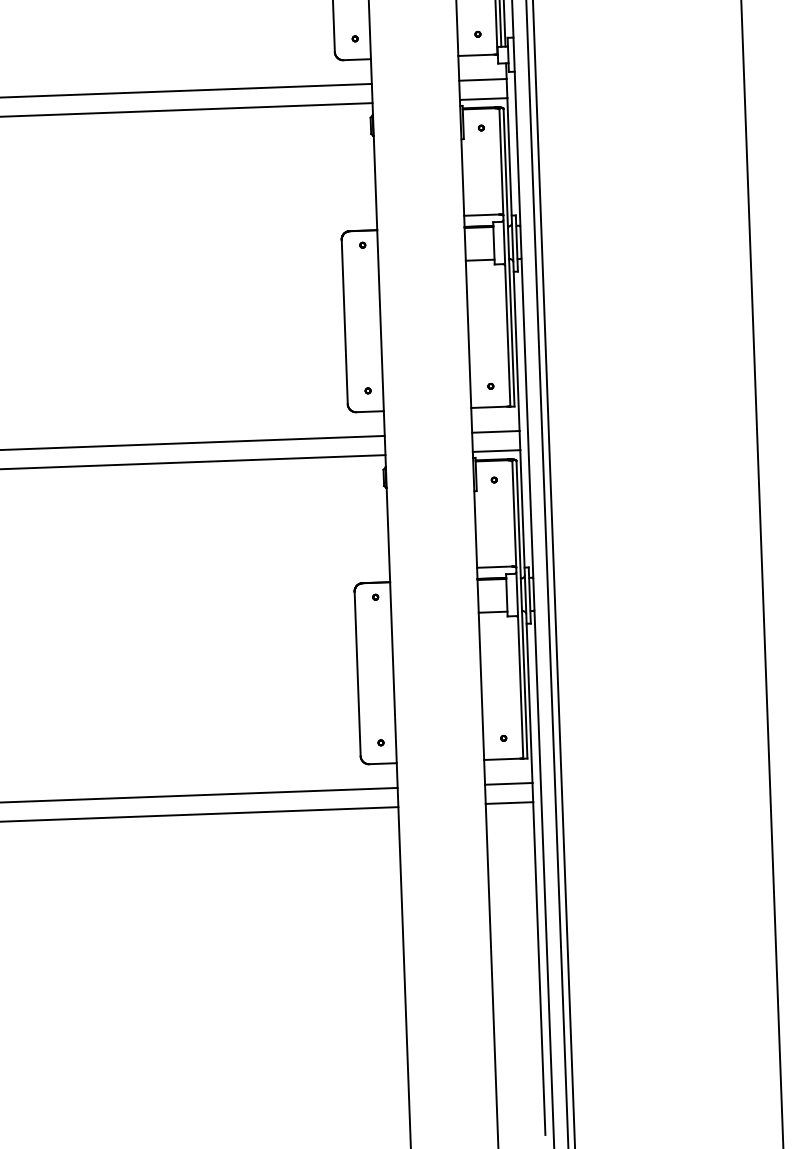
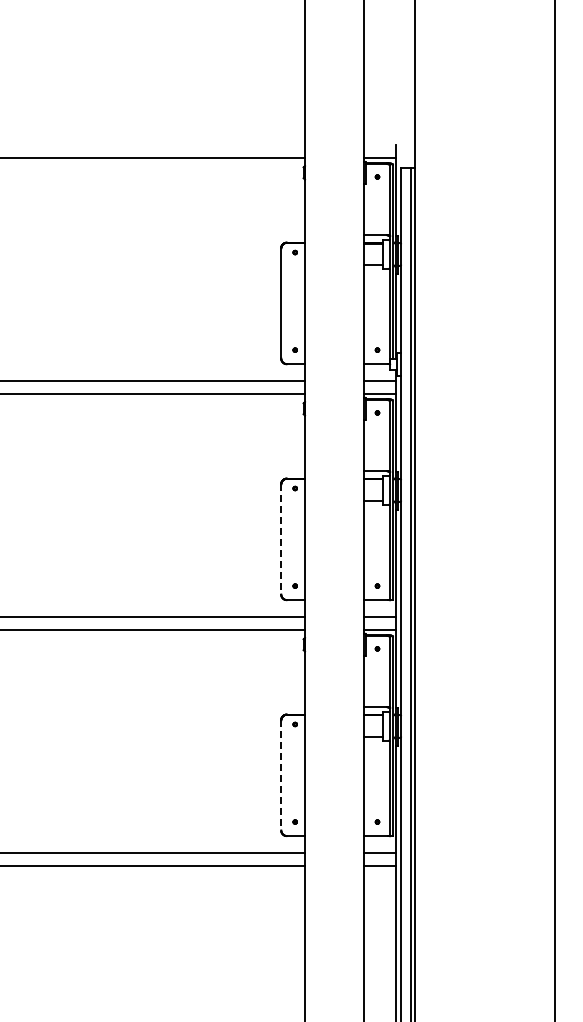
line: (345, 322) -> (281, 539), solid -> dashed
line: (358, 674) -> (281, 775), solid -> dashed

